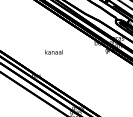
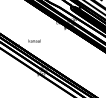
text: (53, 51) -> (34, 40), moved

